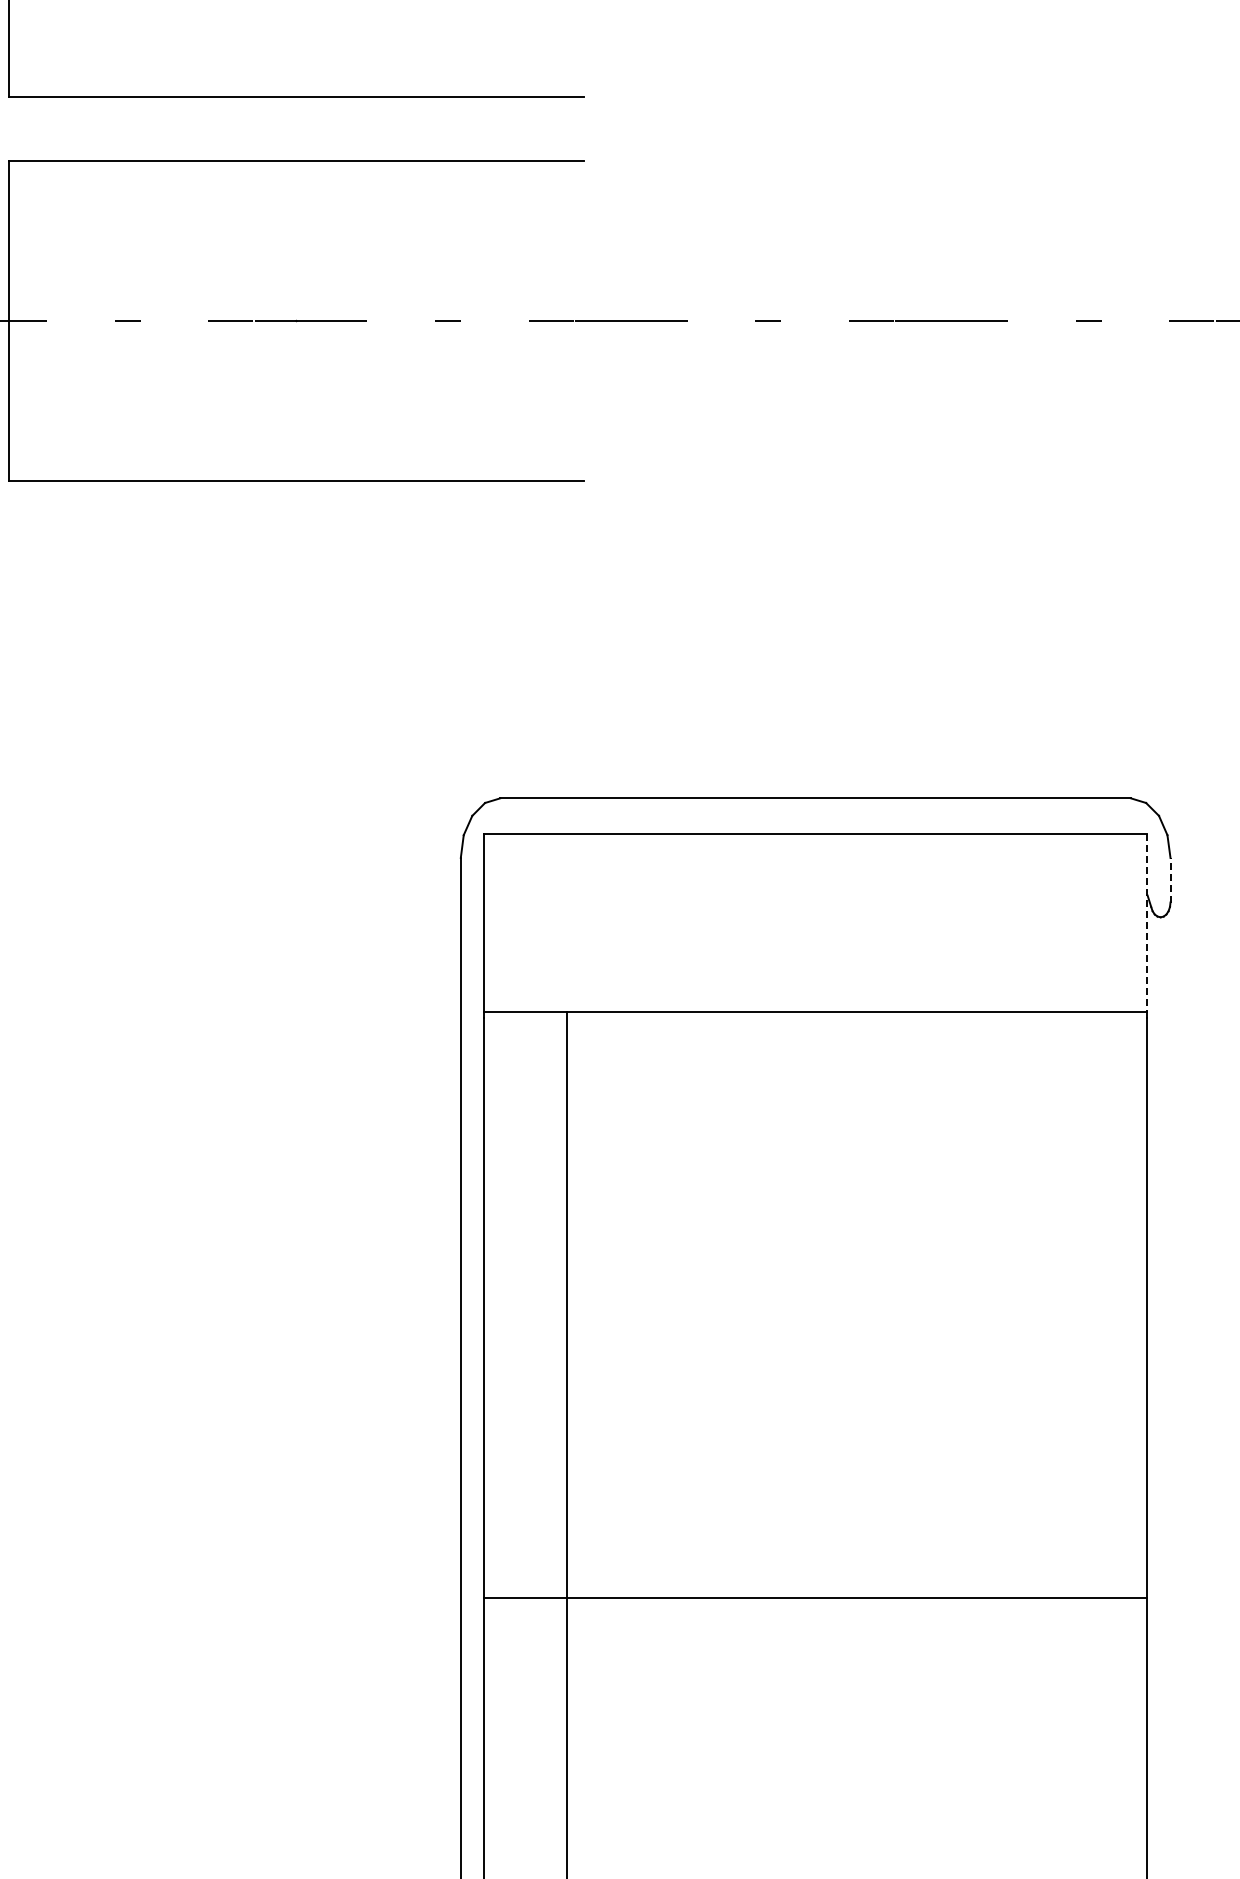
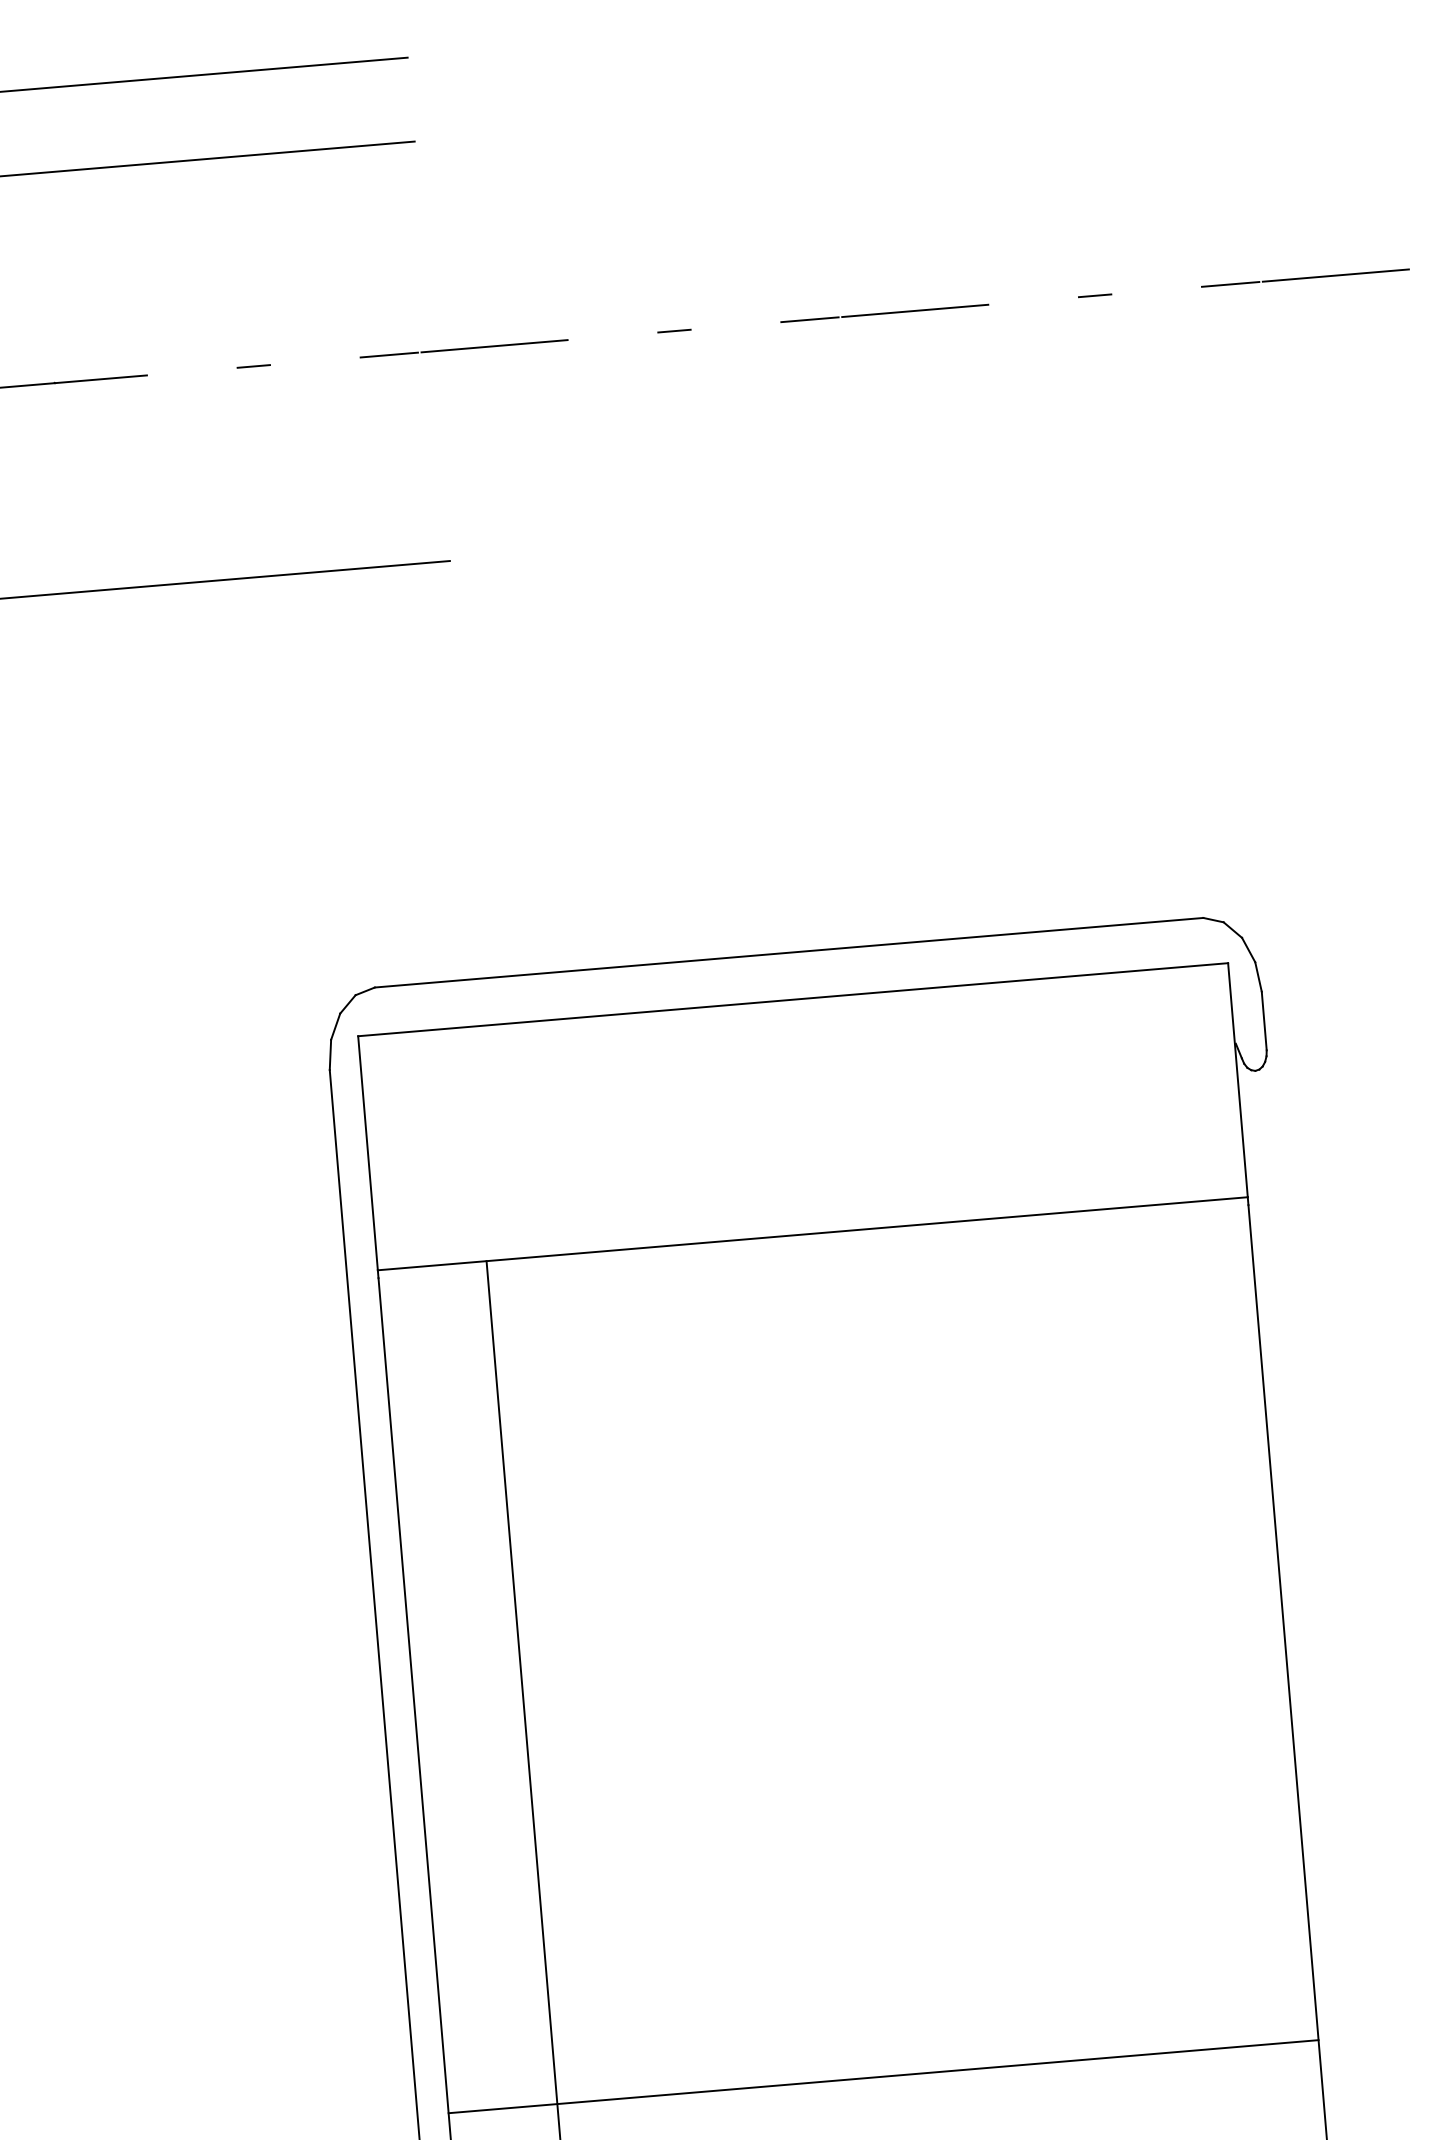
line: (1170, 879) -> (1264, 1020), dashed -> solid
line: (1146, 923) -> (1237, 1080), dashed -> solid
line: (815, 1598) -> (883, 2077), moved

